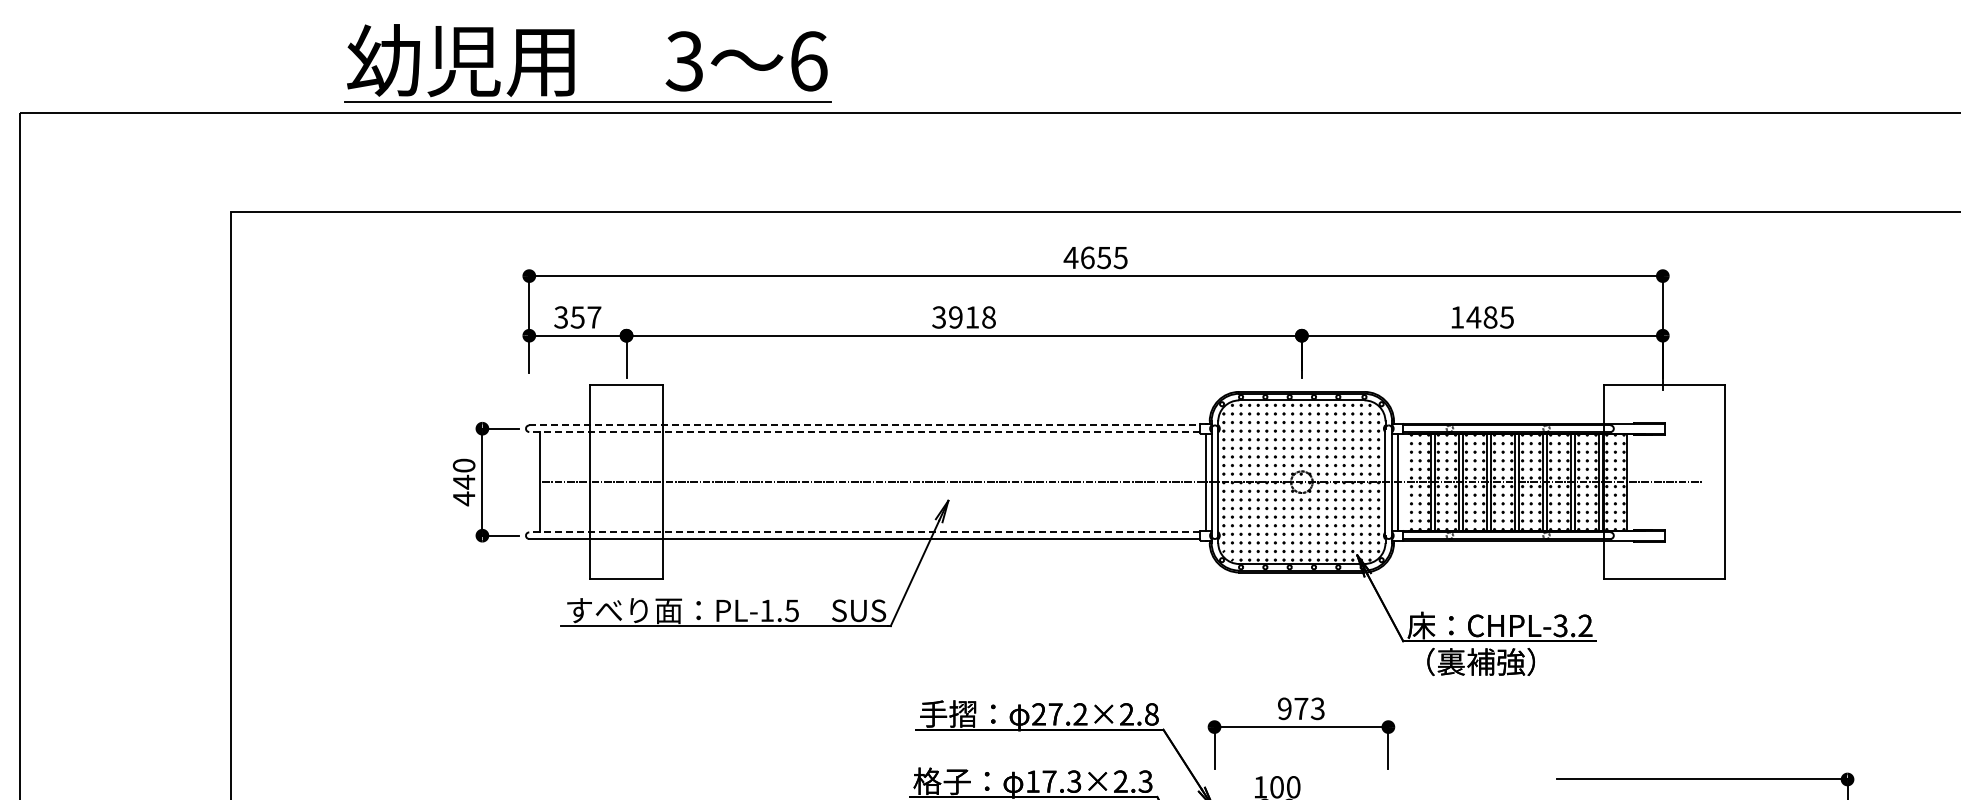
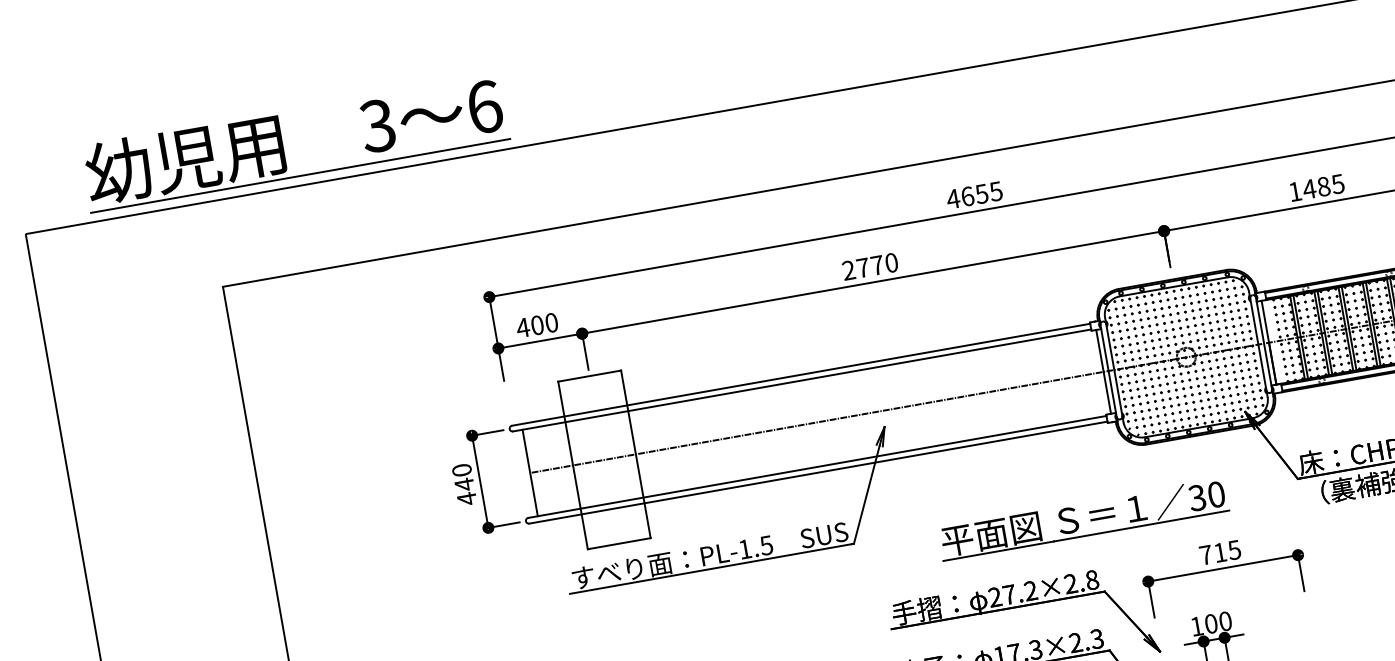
part: (574, 63) -> (283, 144), moved
text: (577, 317) -> (537, 325), 357 -> 400
text: (963, 317) -> (869, 266), 3918 -> 2770
line: (864, 425) -> (800, 374), dashed -> solid
line: (864, 432) -> (801, 380), dashed -> solid
line: (864, 532) -> (817, 467), dashed -> solid
part: (1147, 647) -> (1078, 523), added
text: (1301, 708) -> (1220, 552), 973 -> 715

